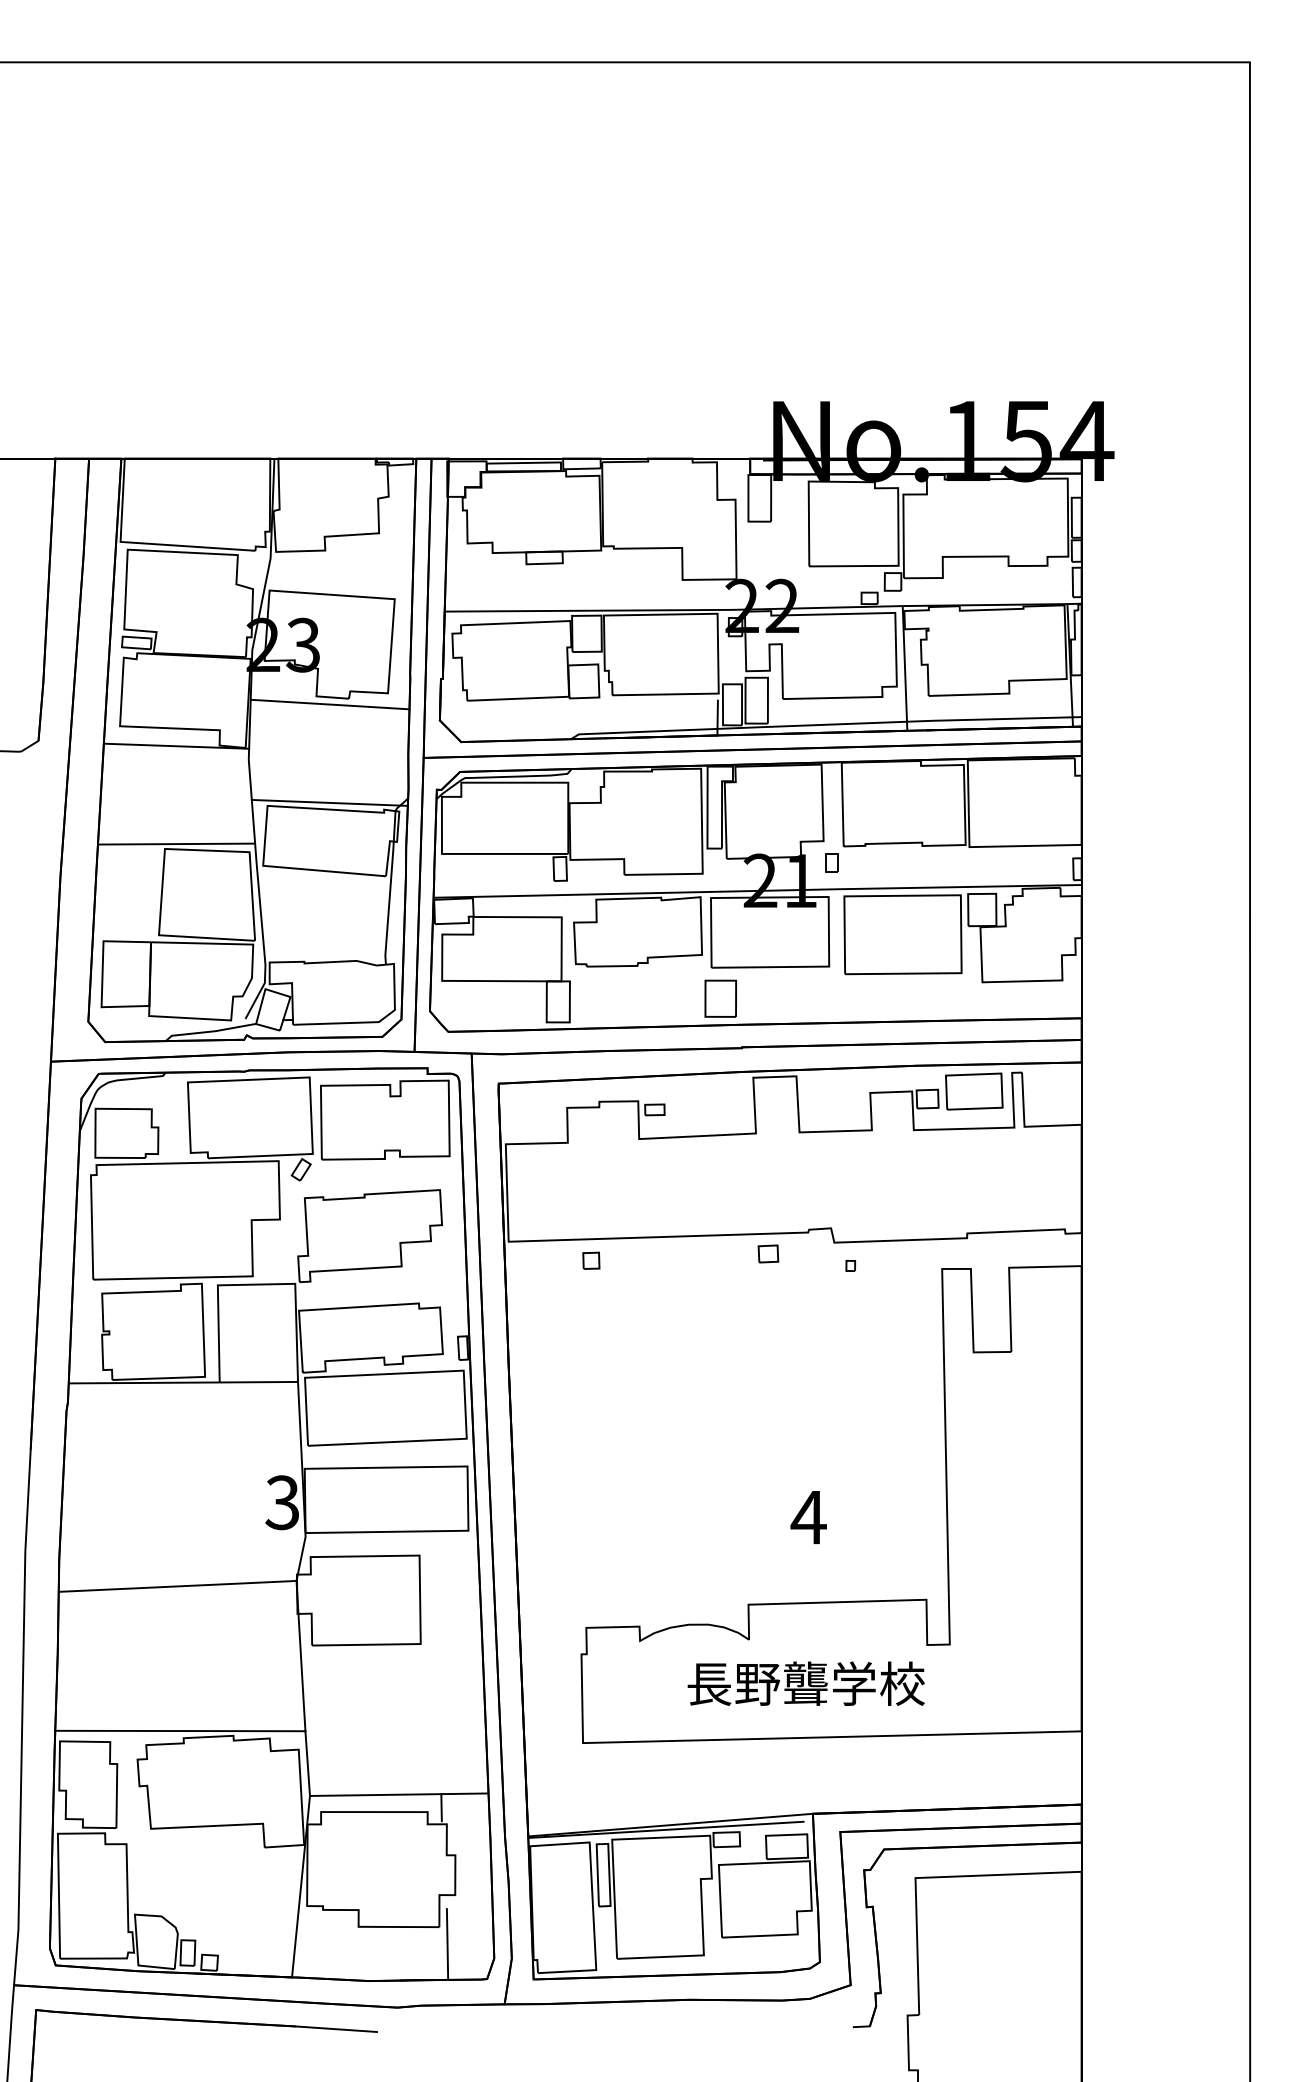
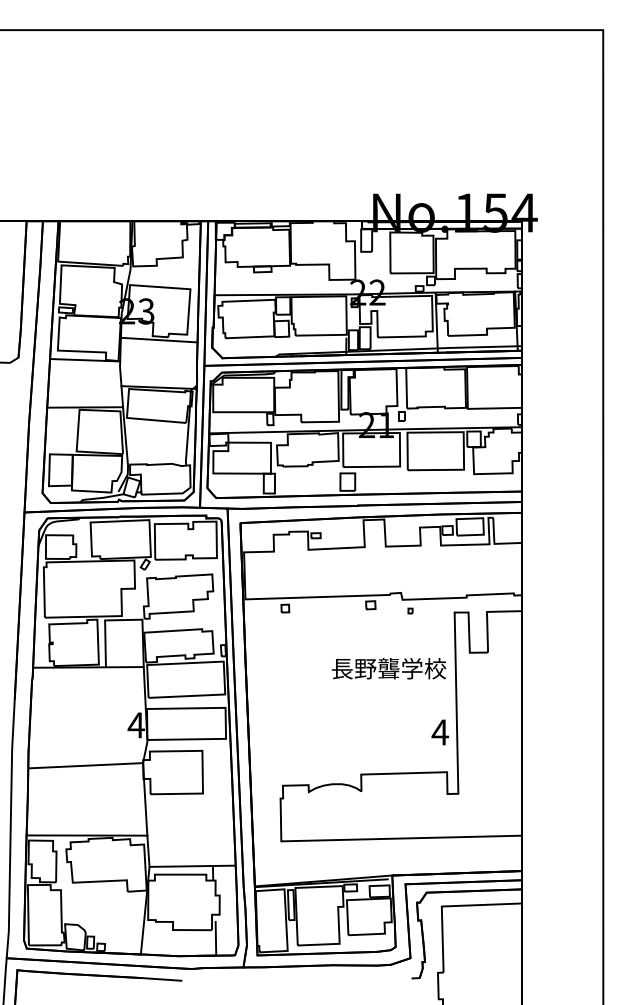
text: (282, 1503) -> (136, 725), 3 -> 4
text: (807, 1517) -> (439, 732), moved
text: (807, 1683) -> (389, 668), moved

